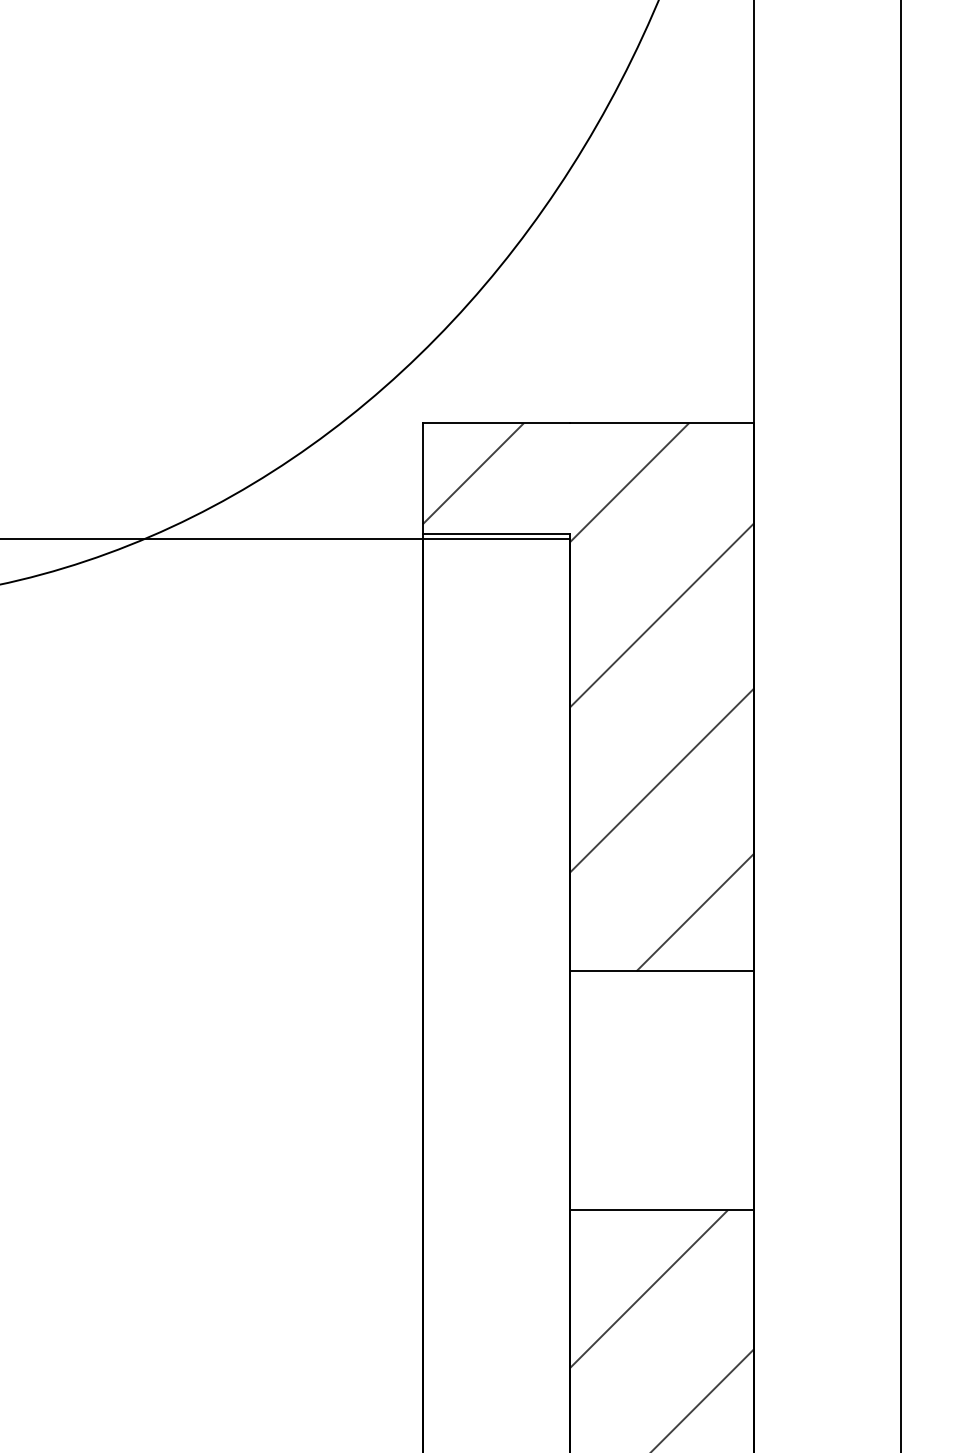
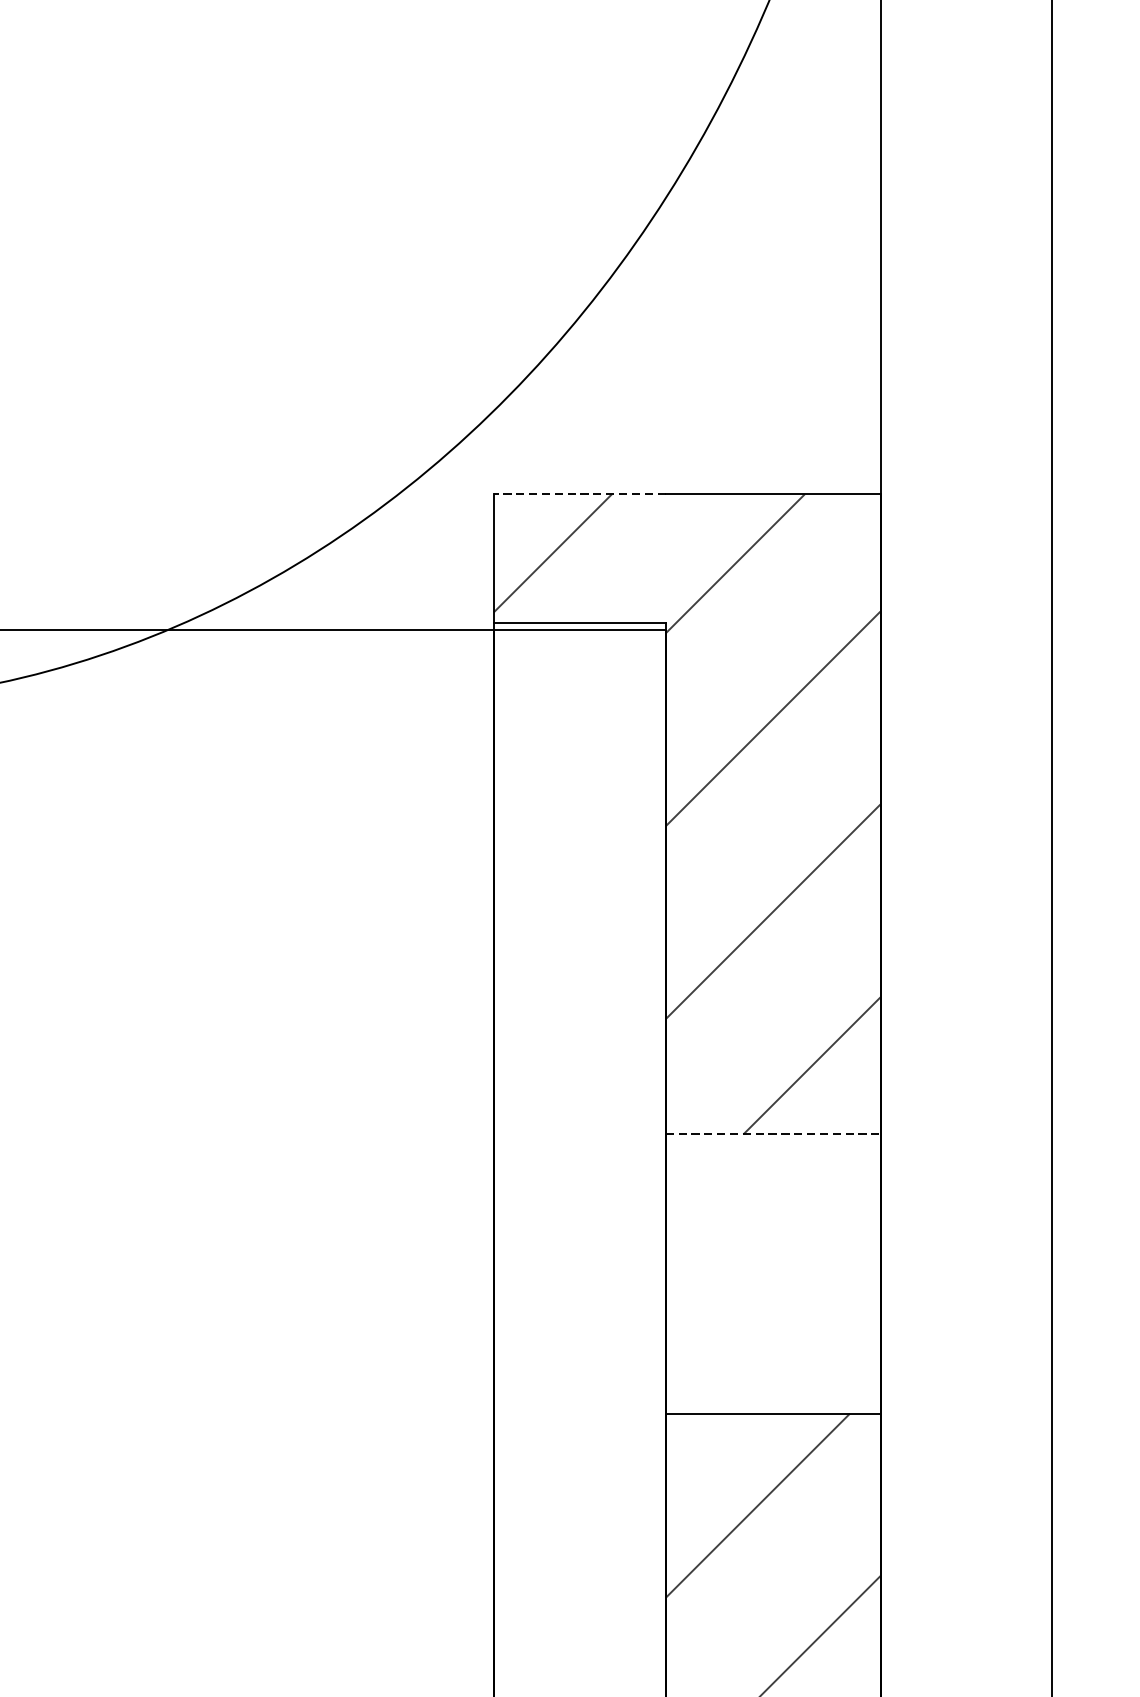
line: (496, 423) -> (579, 494), solid -> dashed
line: (661, 971) -> (772, 1134), solid -> dashed

